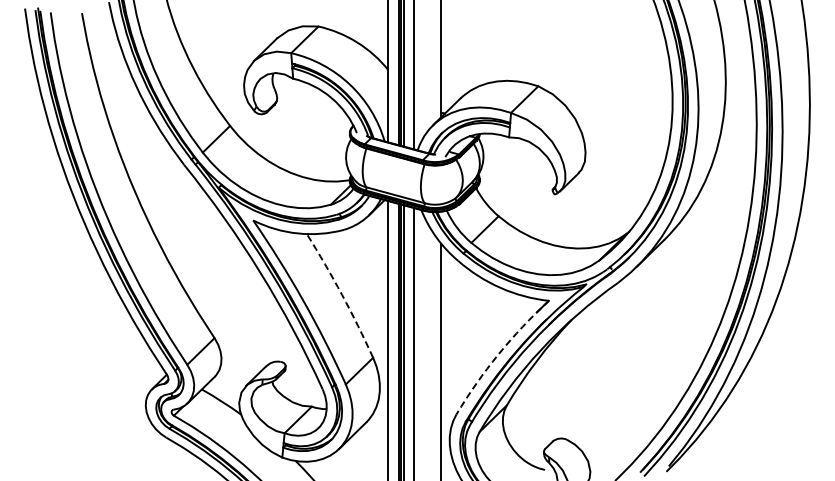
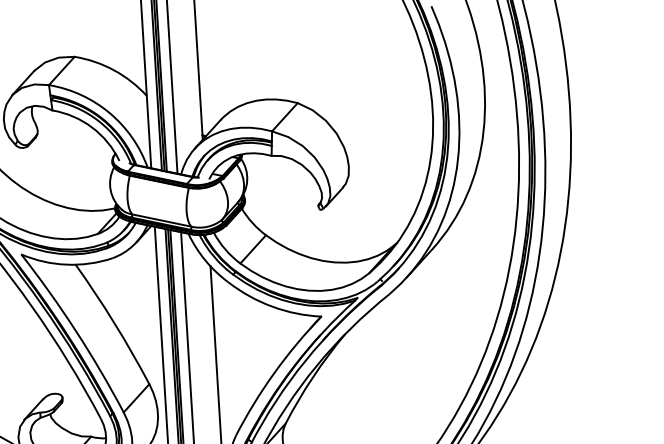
arc: (342, 294) -> (114, 322), dashed -> solid
arc: (498, 354) -> (274, 373), dashed -> solid

